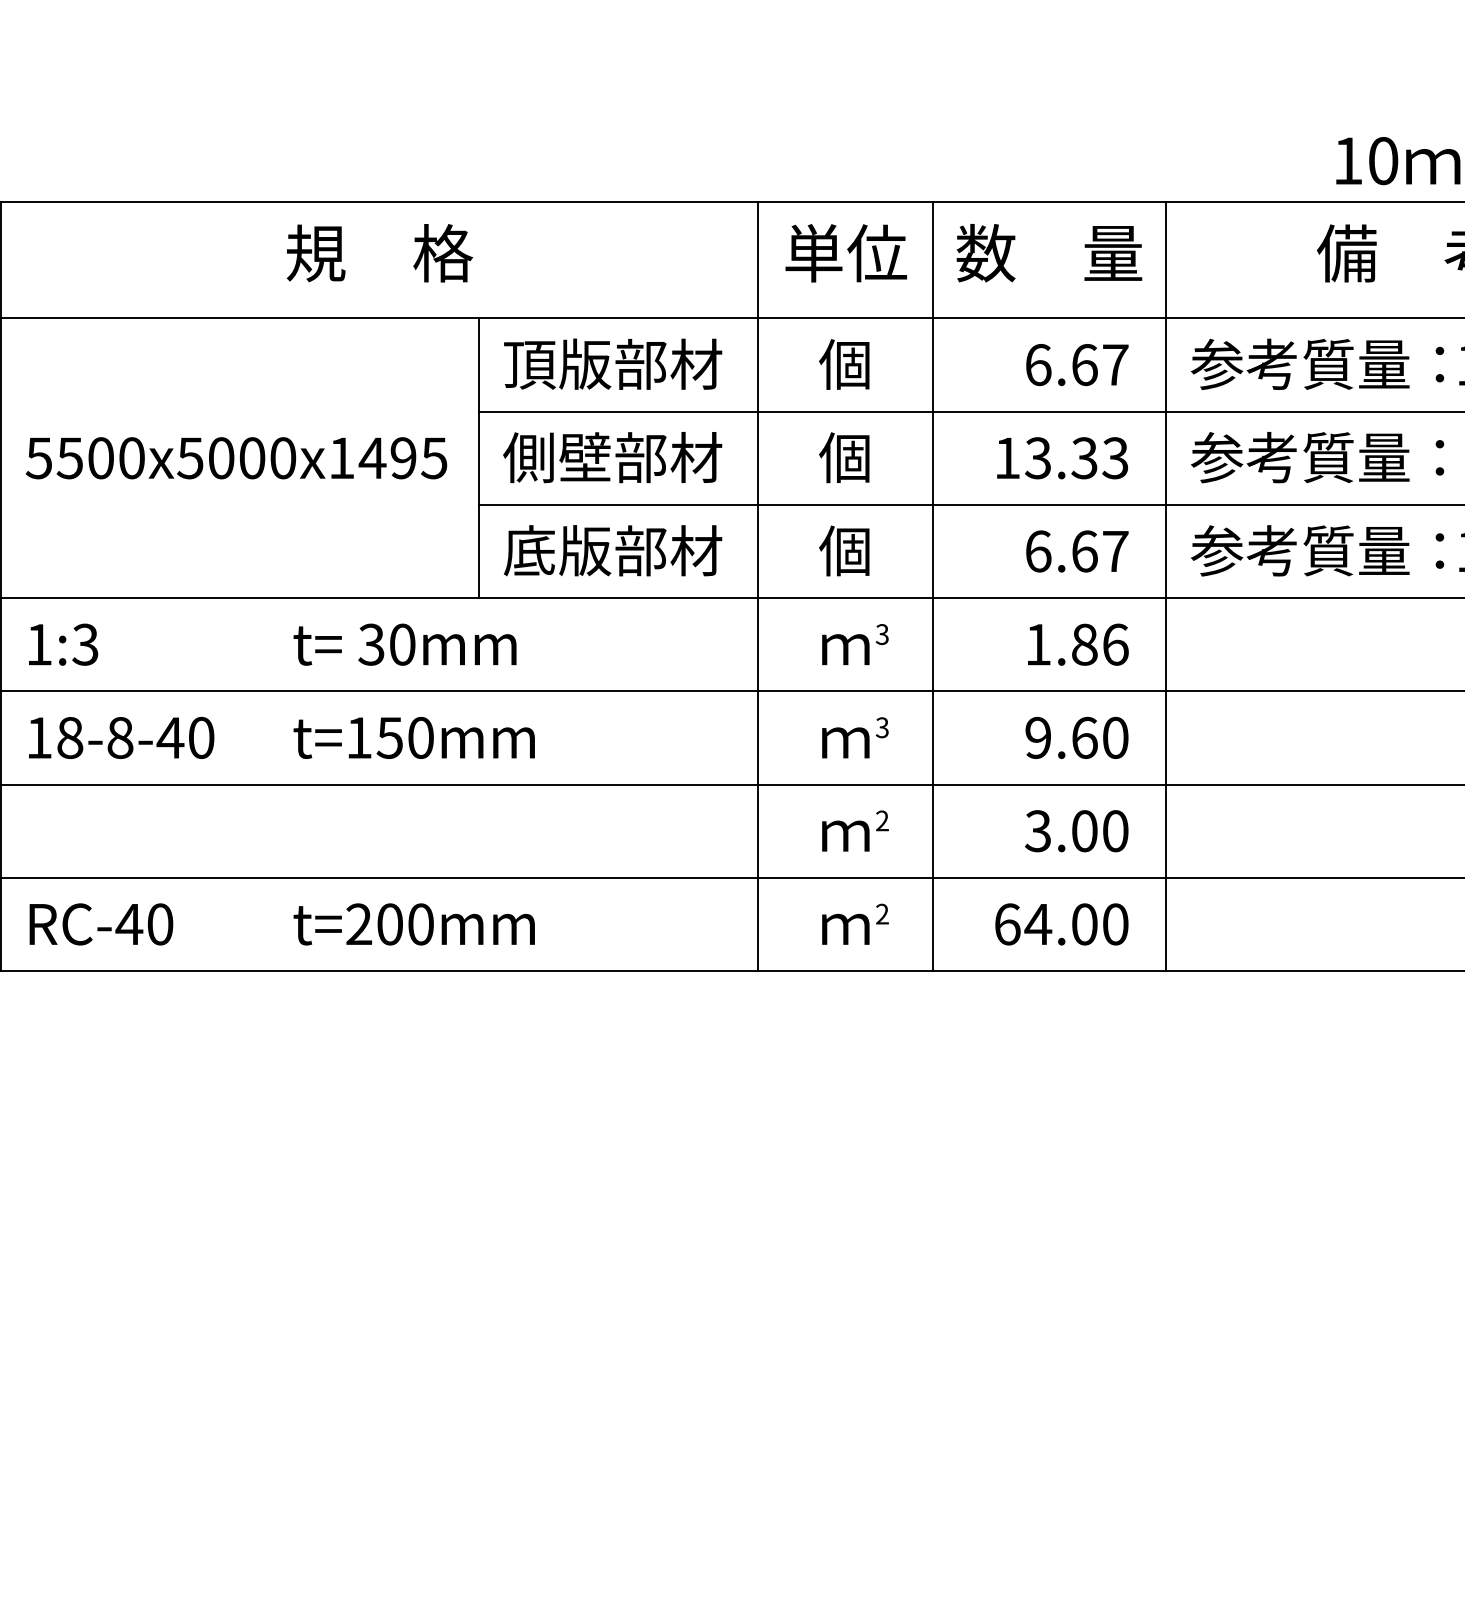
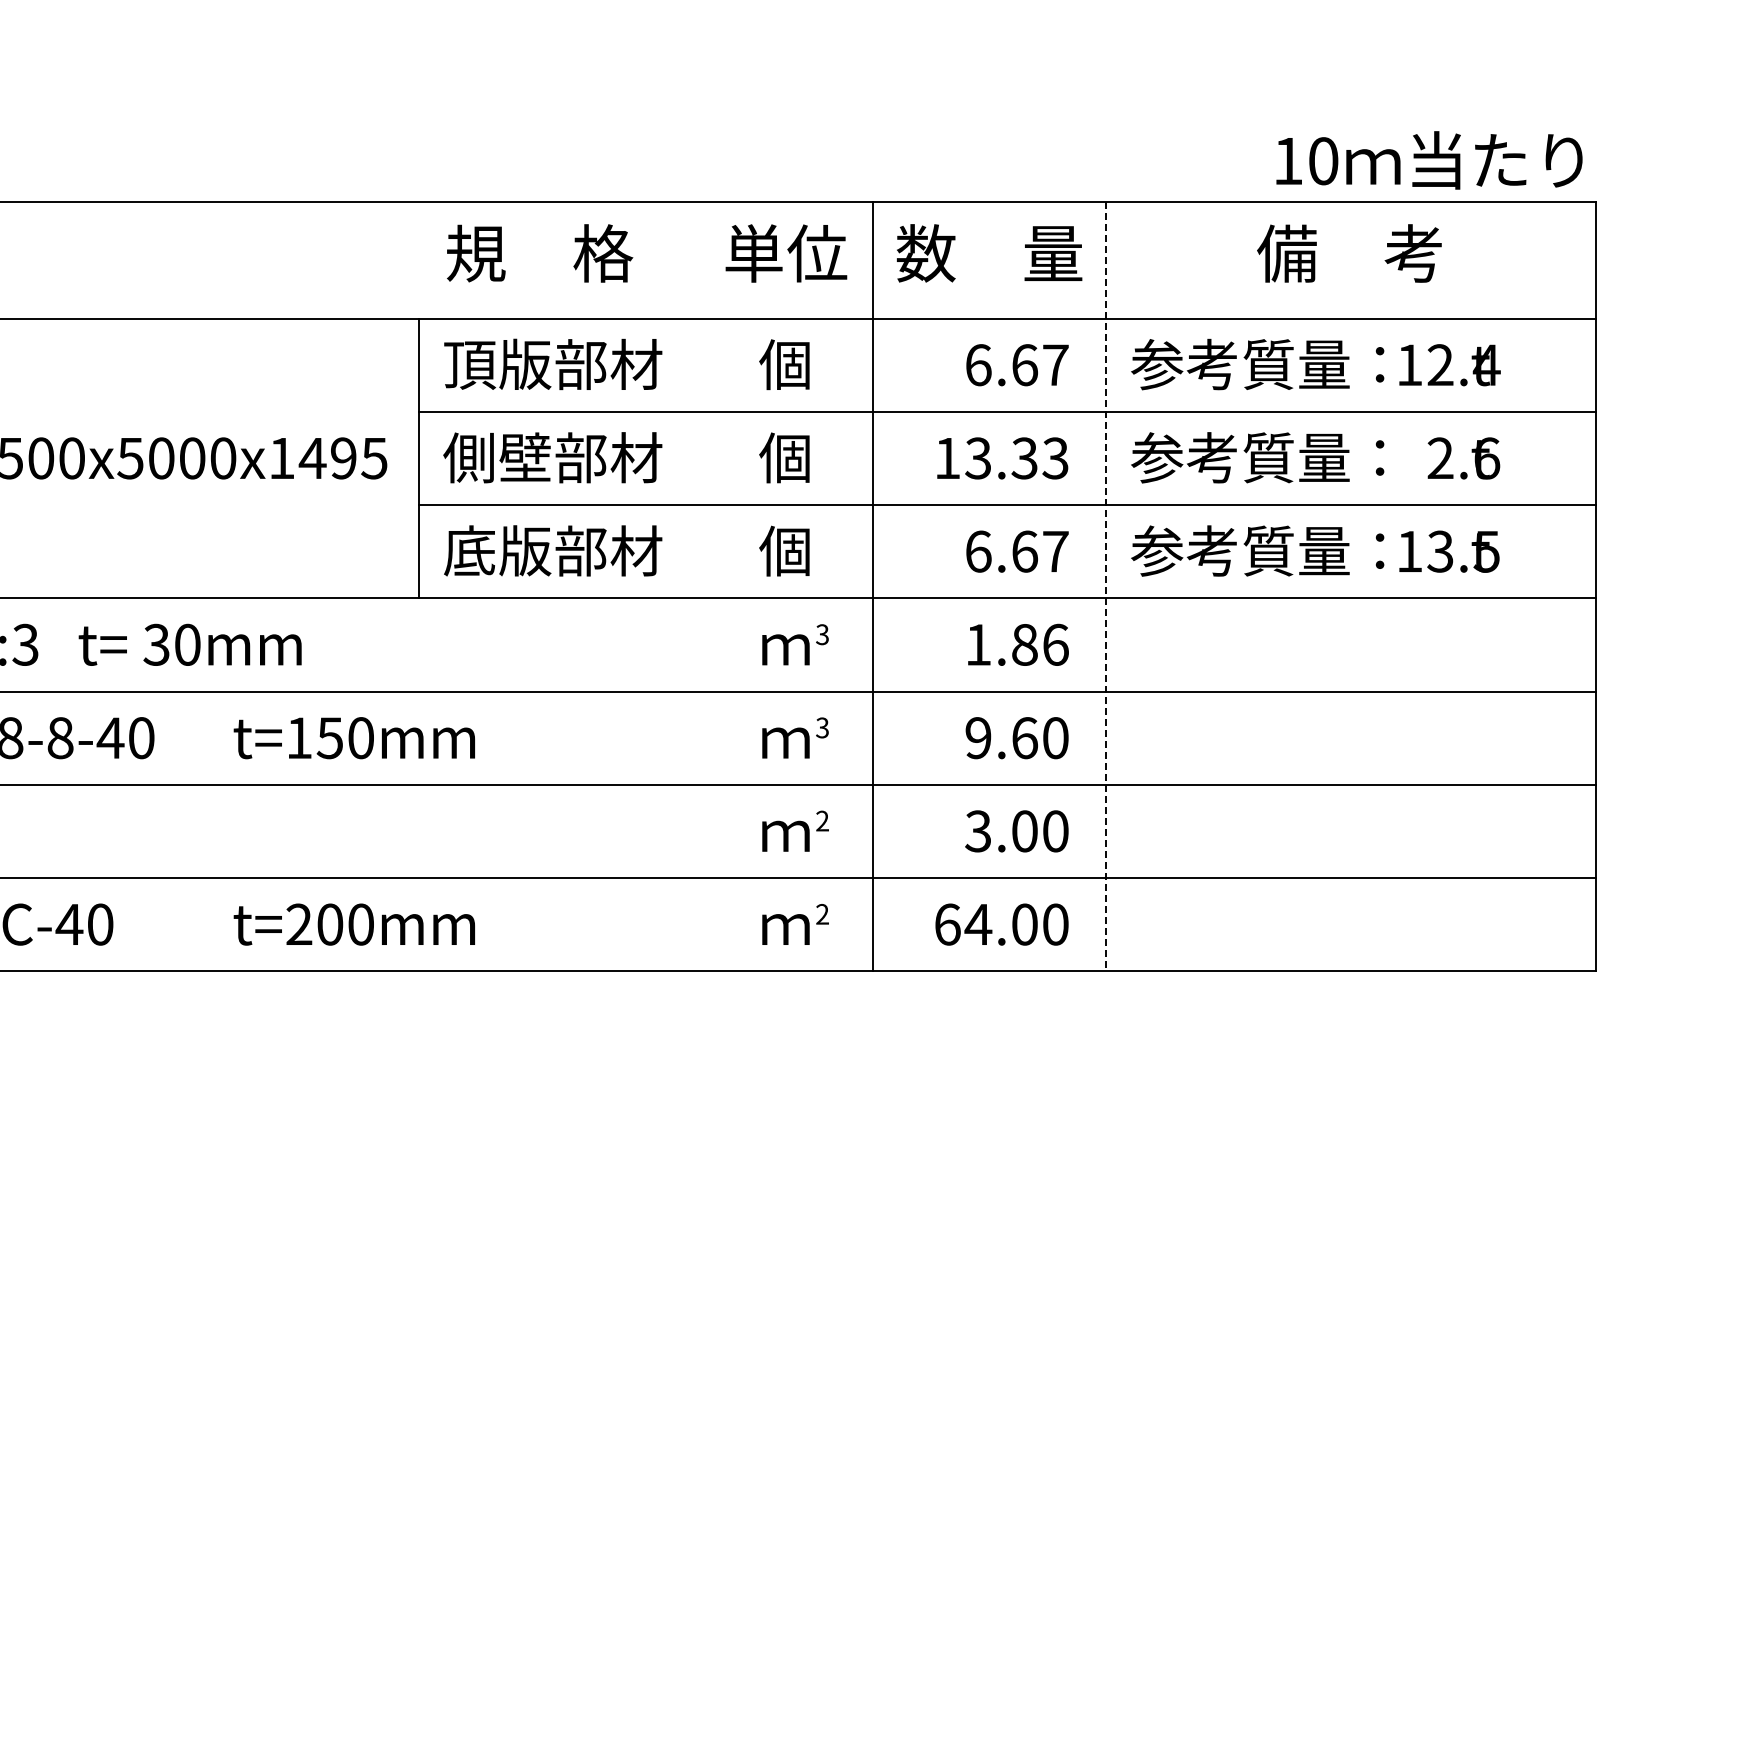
text: (380, 253) -> (540, 253), moved
line: (758, 586) -> (698, 586), removed
line: (1166, 586) -> (1106, 586), solid -> dashed
text: (404, 644) -> (189, 644), moved

